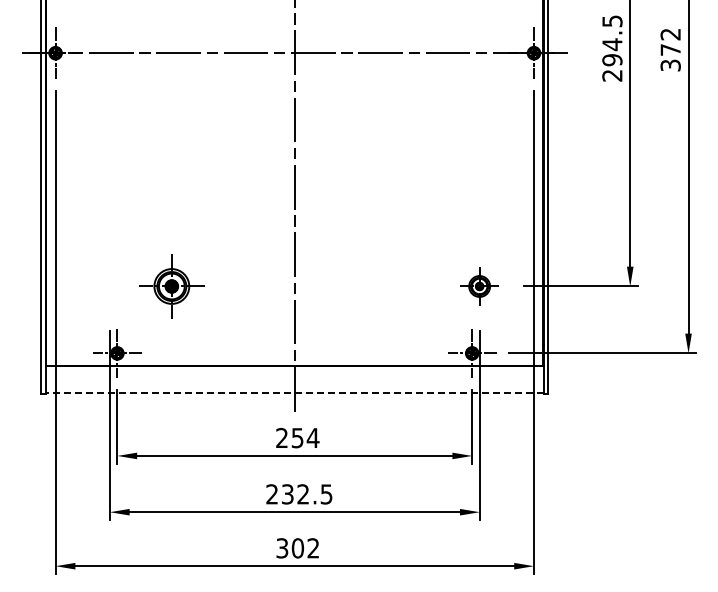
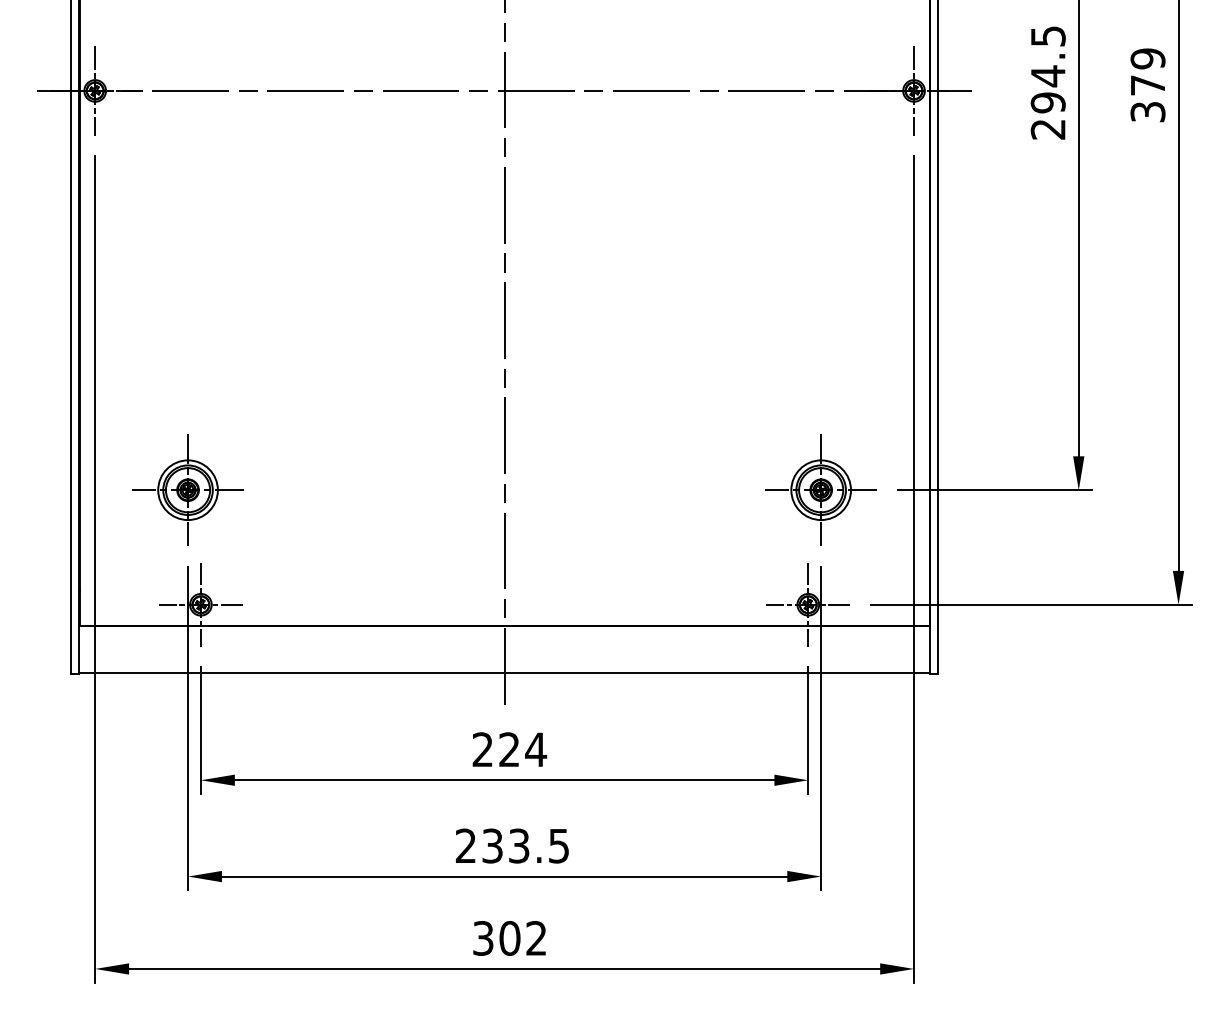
text: (670, 34) -> (1147, 58), 372 -> 379
part: (171, 286) -> (187, 490), moved
part: (479, 286) -> (820, 490), size x1.67
line: (294, 393) -> (504, 673), dashed -> solid
text: (297, 437) -> (509, 748), 254 -> 224
text: (303, 494) -> (519, 846), 232.5 -> 233.5

